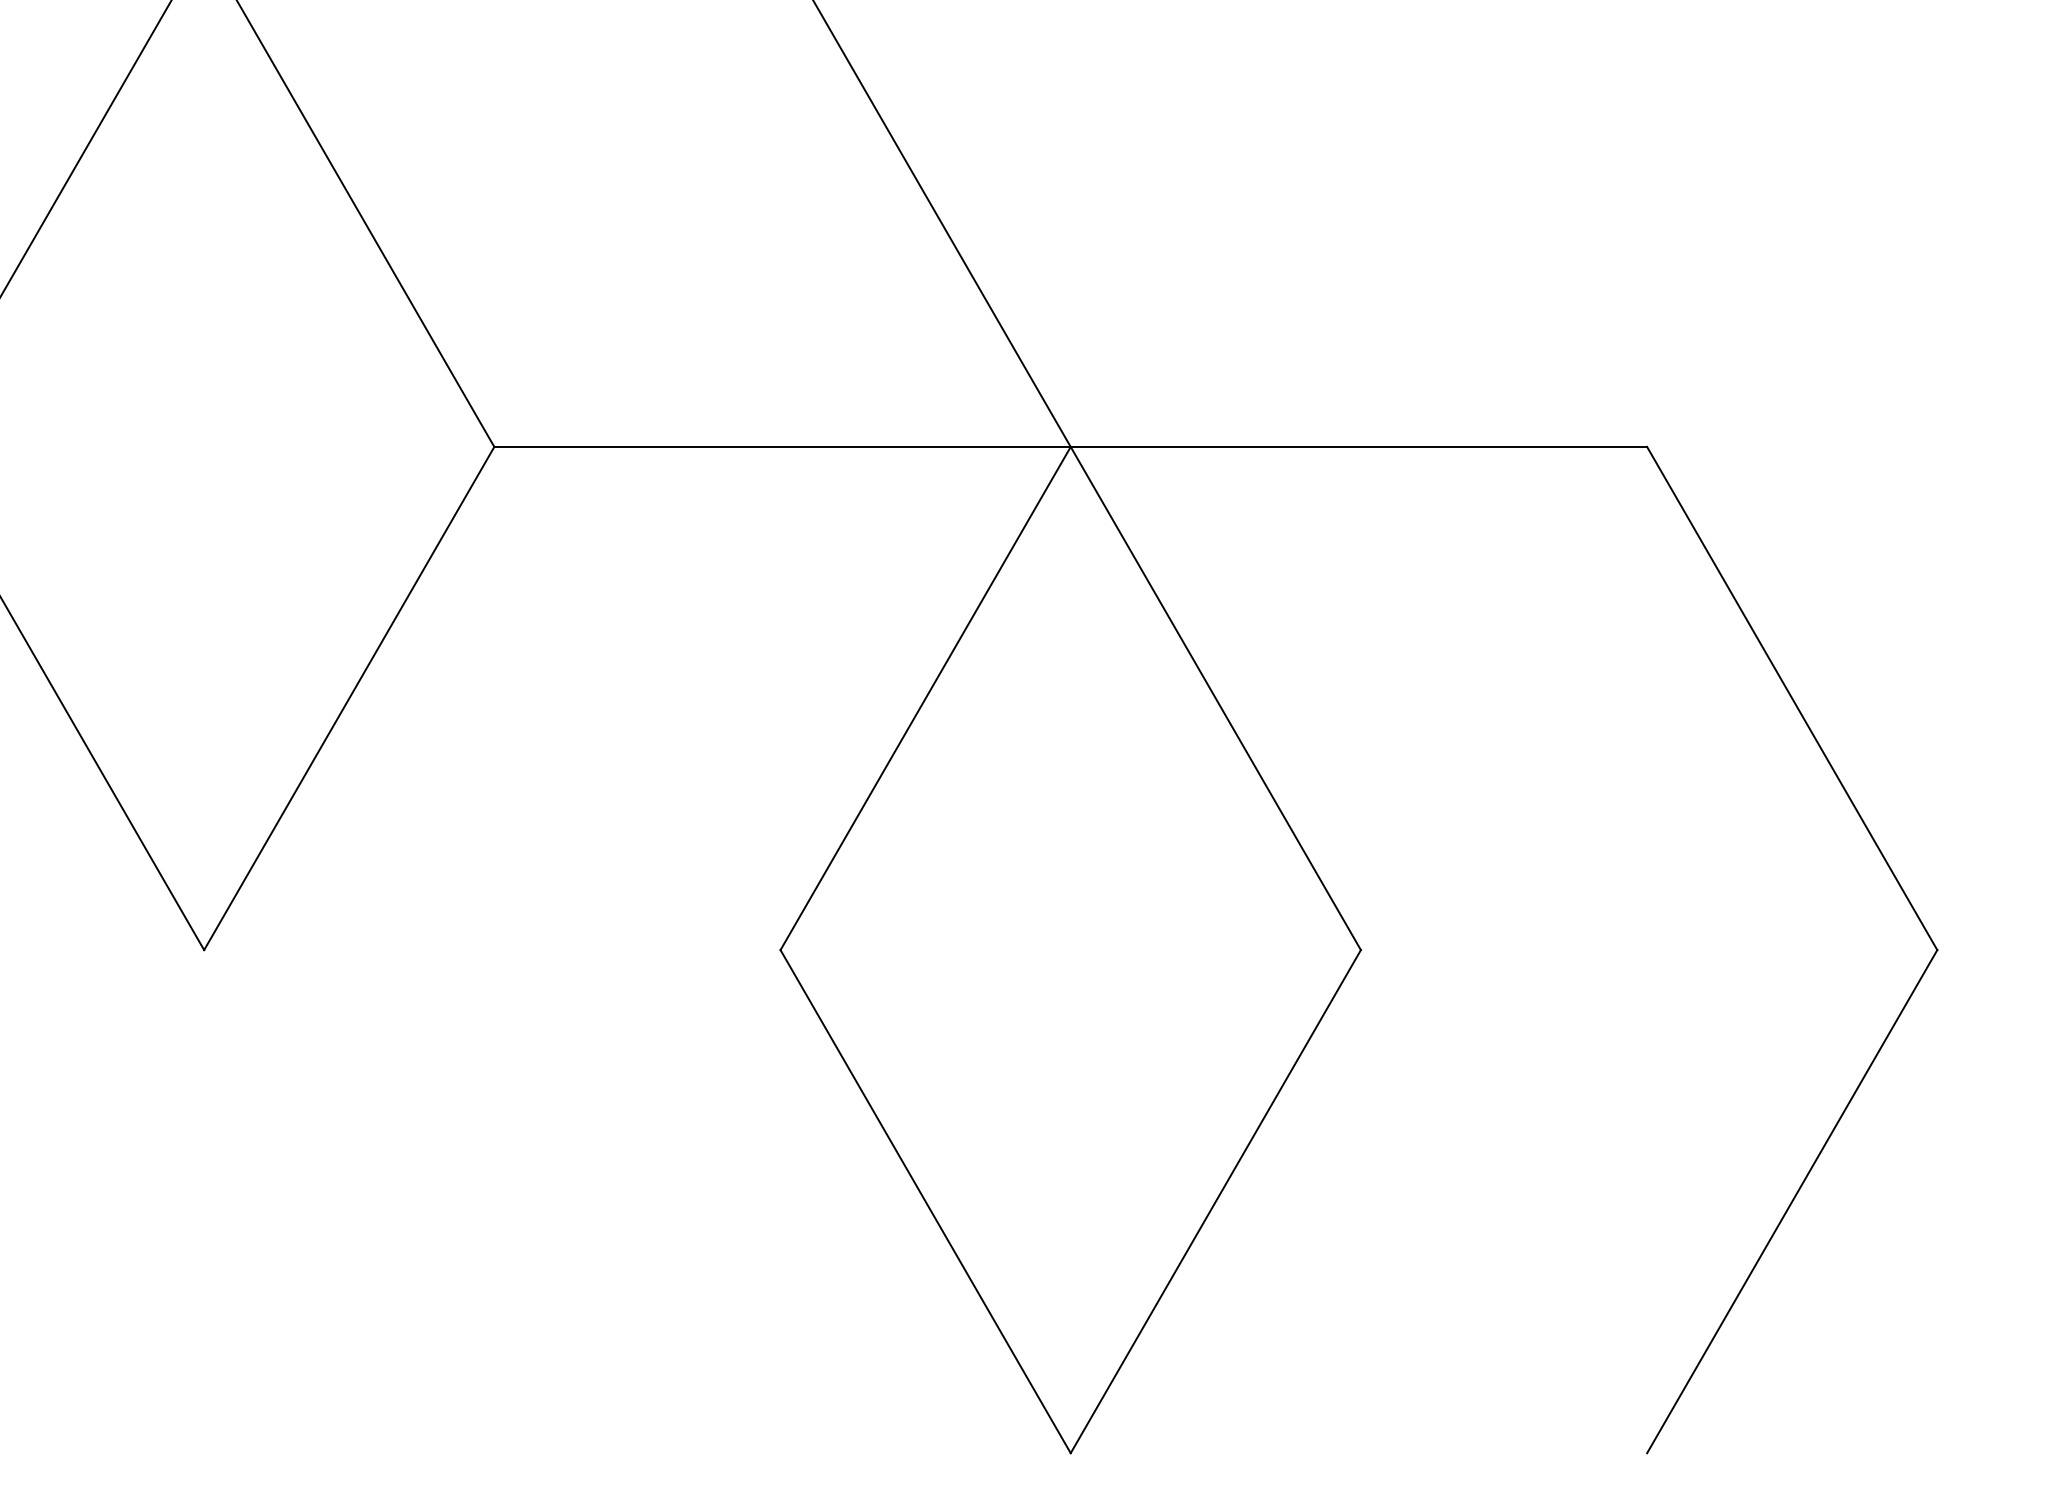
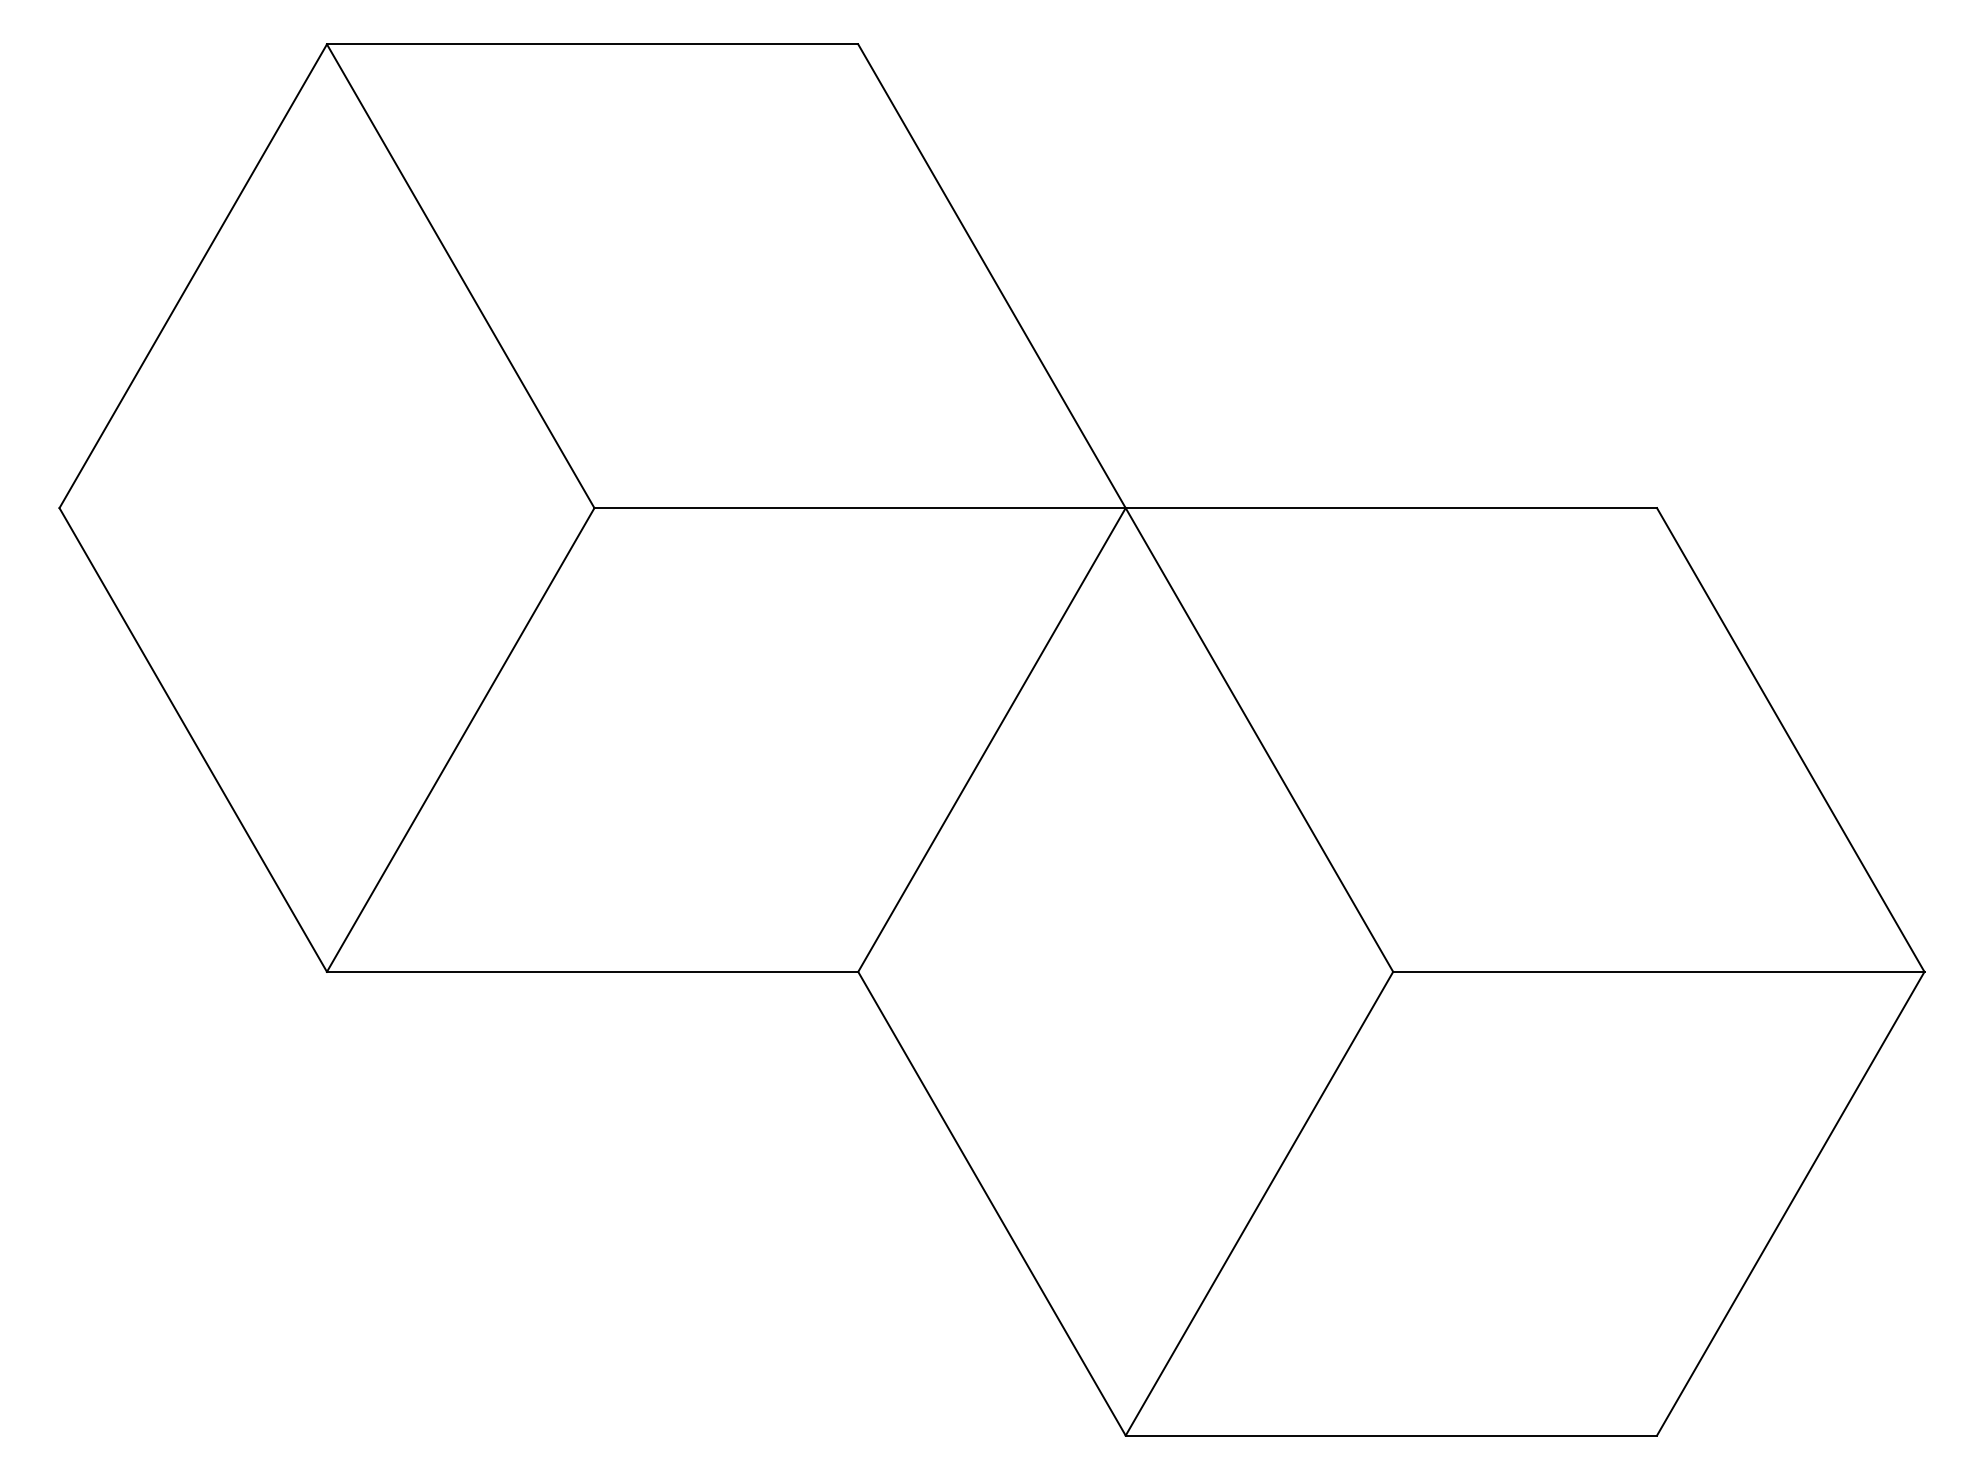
line: (492, 949) -> (592, 971), added
line: (1648, 949) -> (1658, 971), added
line: (1359, 1453) -> (1391, 1435), added

